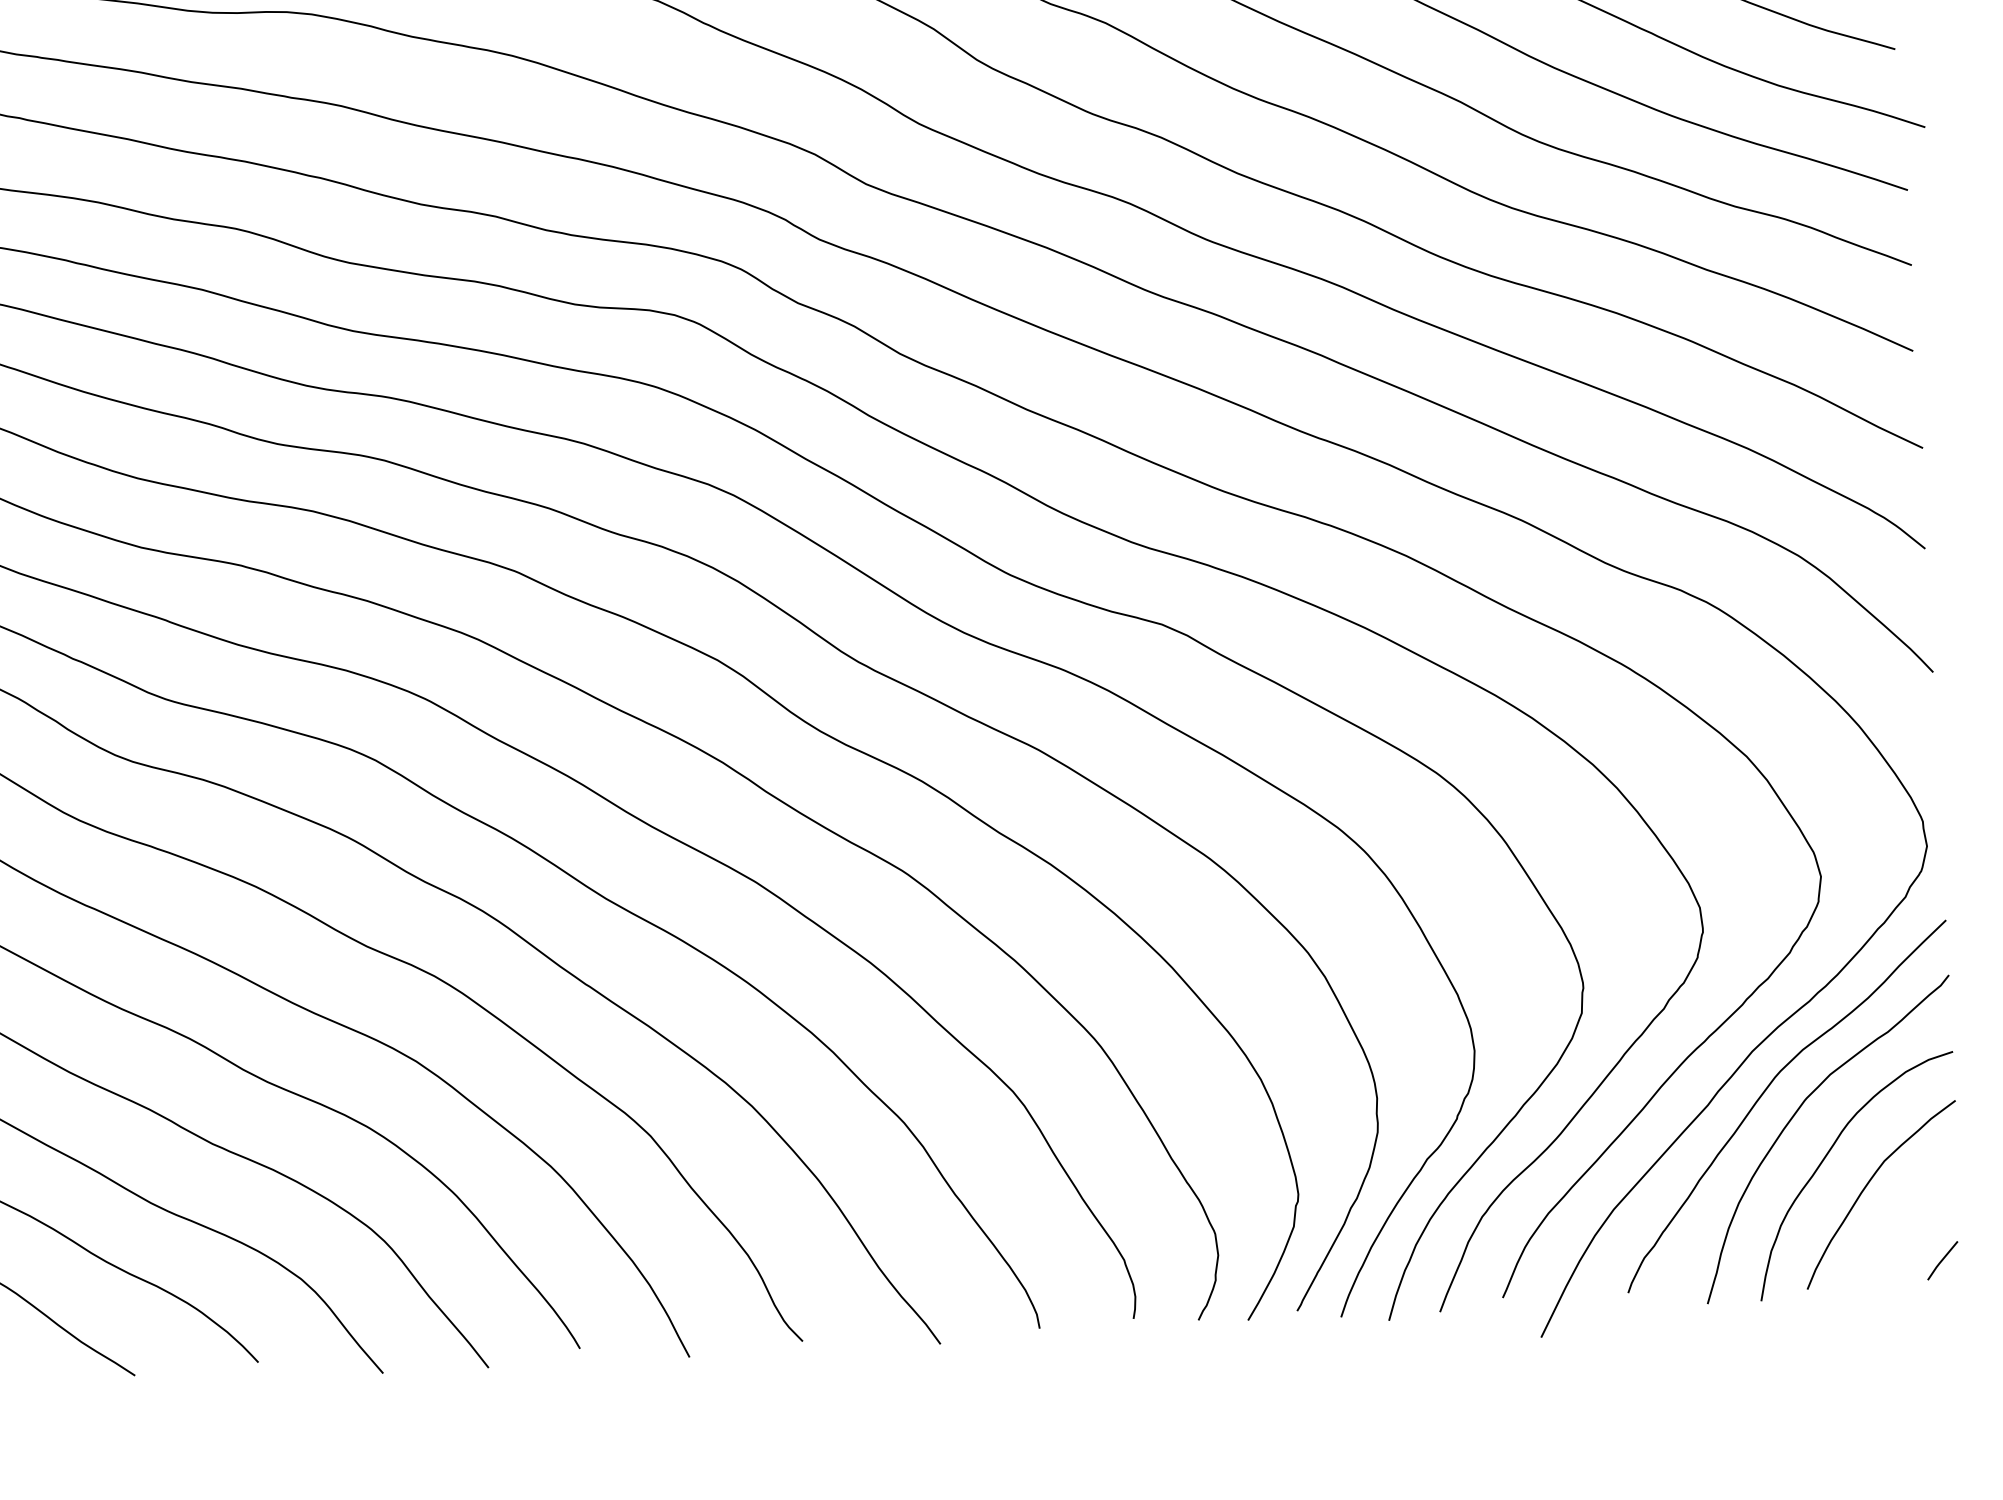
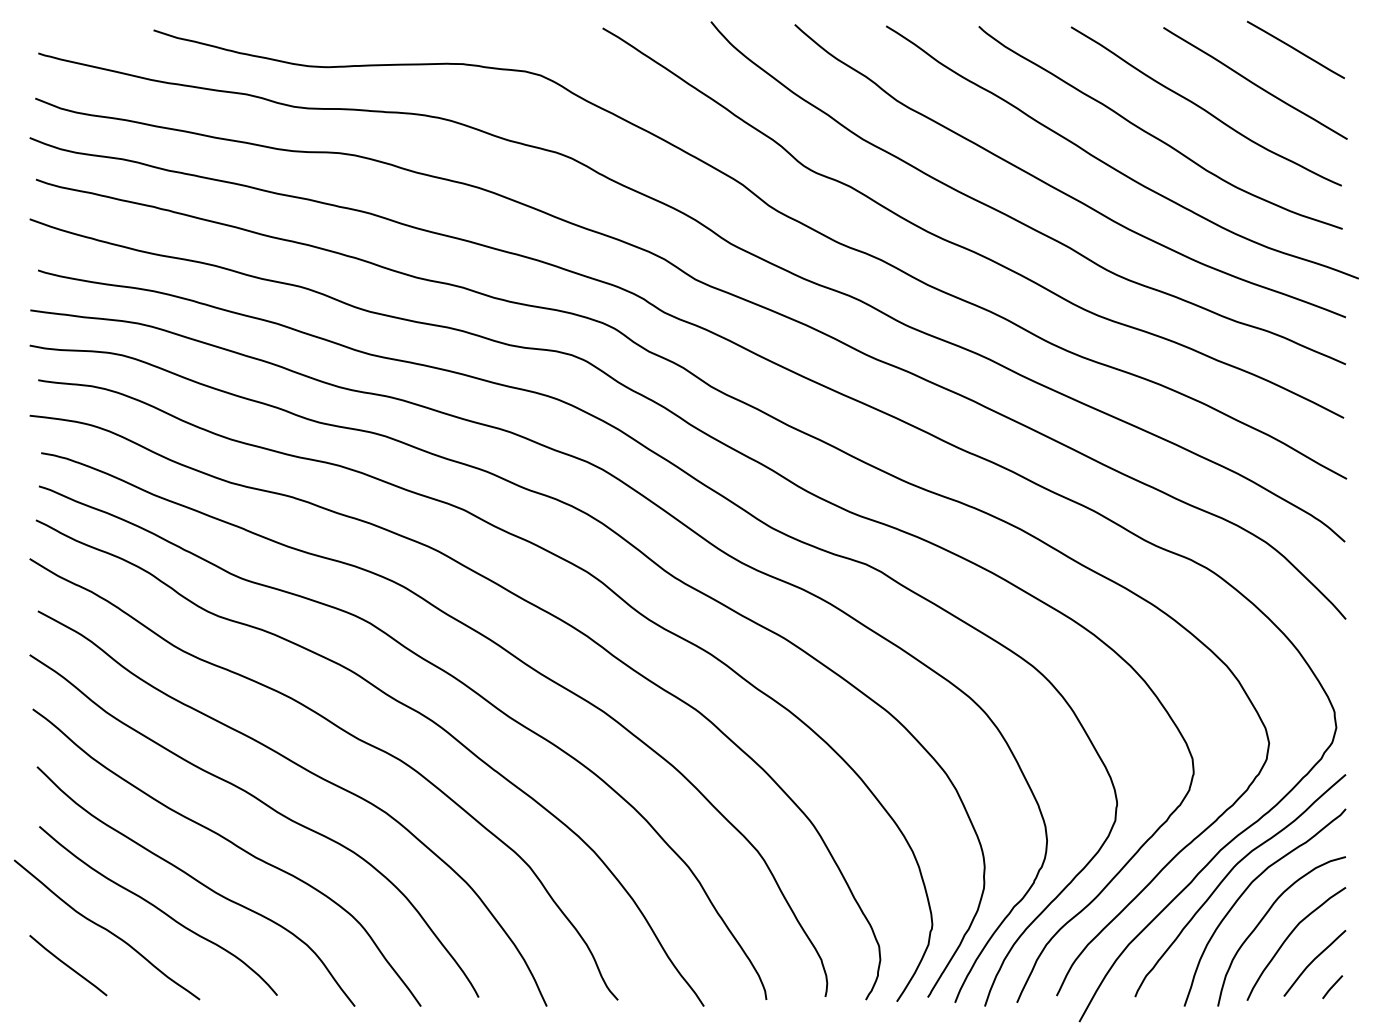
curve: (1910, 1221) -> (1313, 961), added

